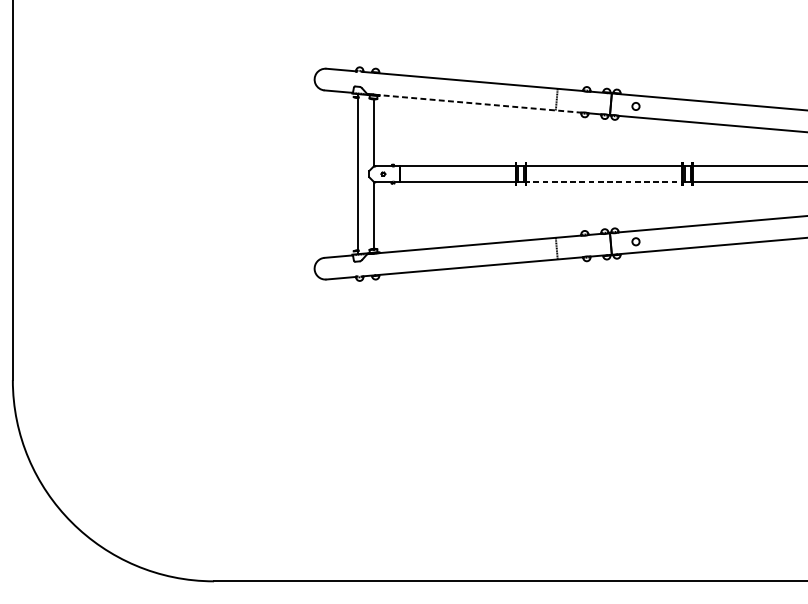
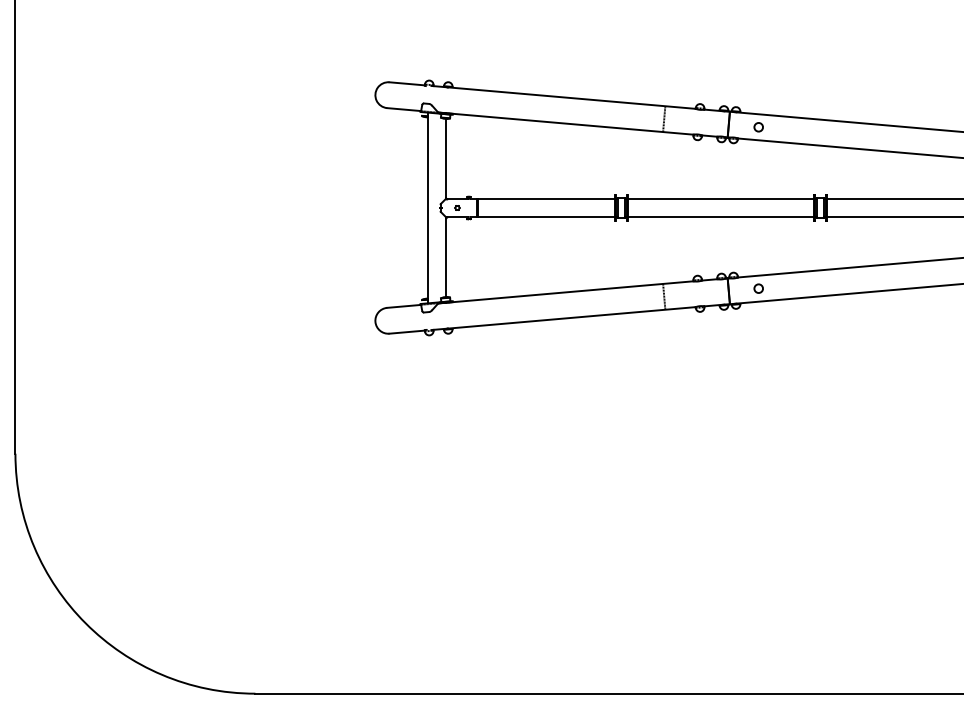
line: (478, 103) -> (570, 123), dashed -> solid
line: (603, 182) -> (720, 217), dashed -> solid

